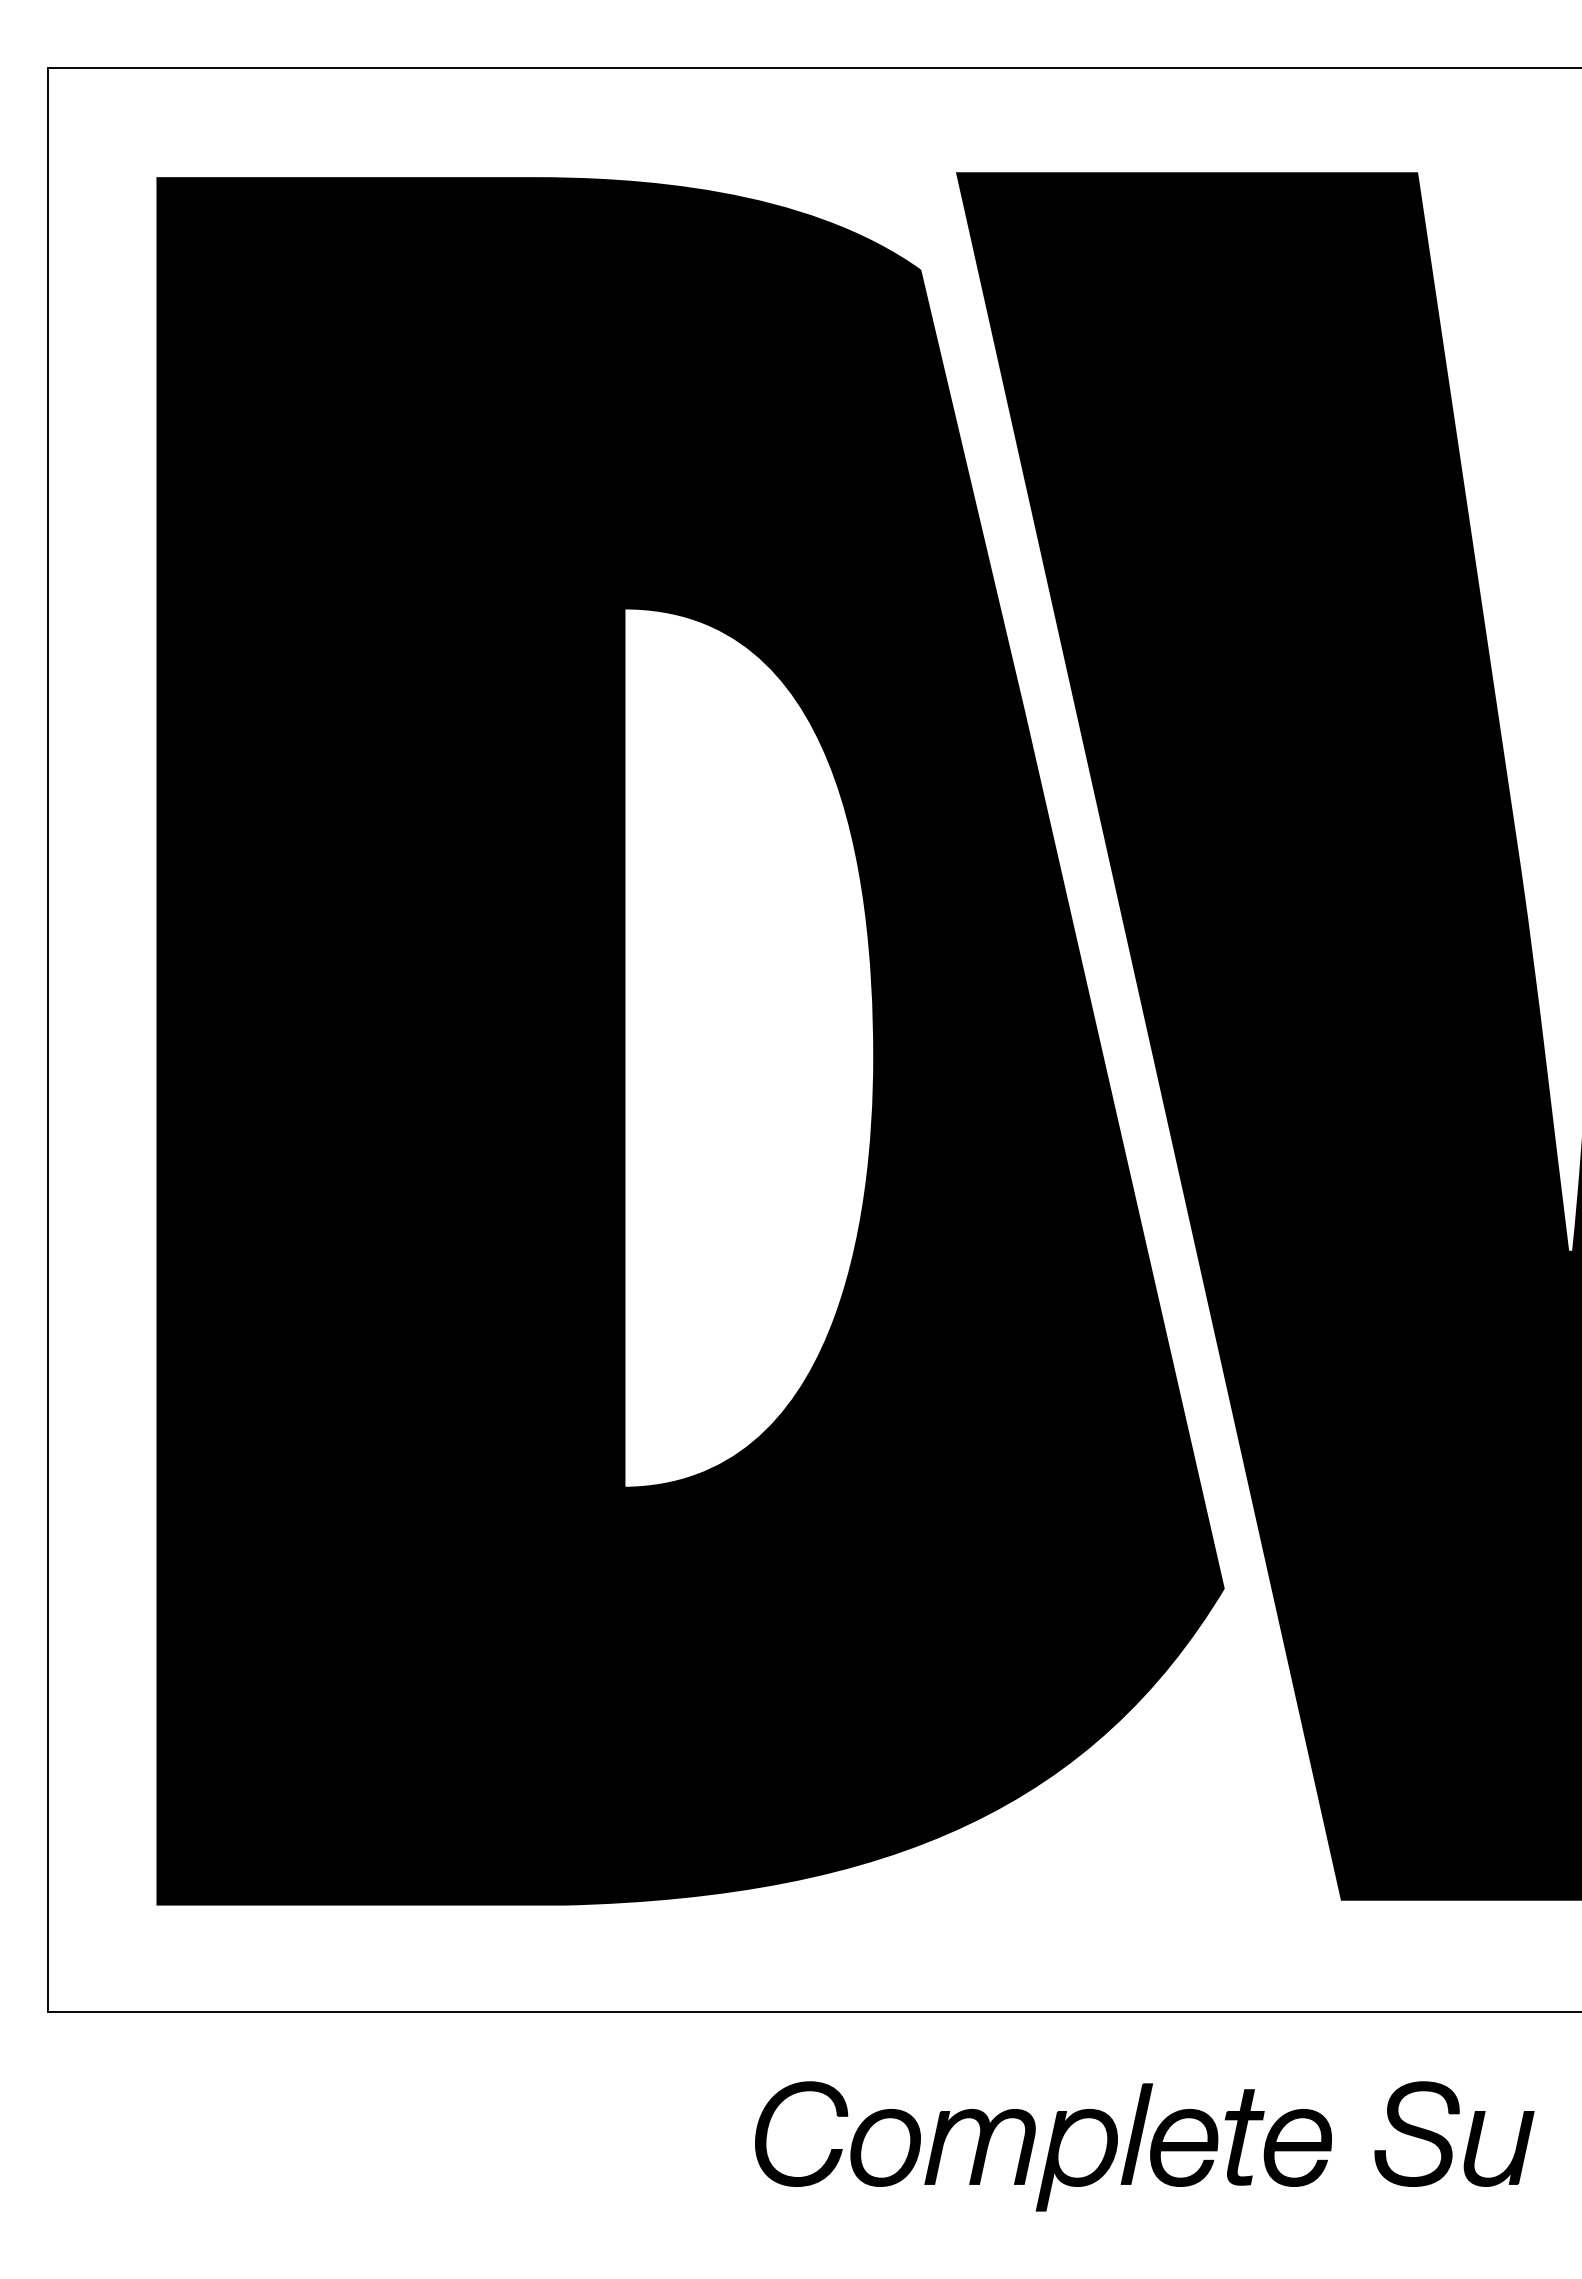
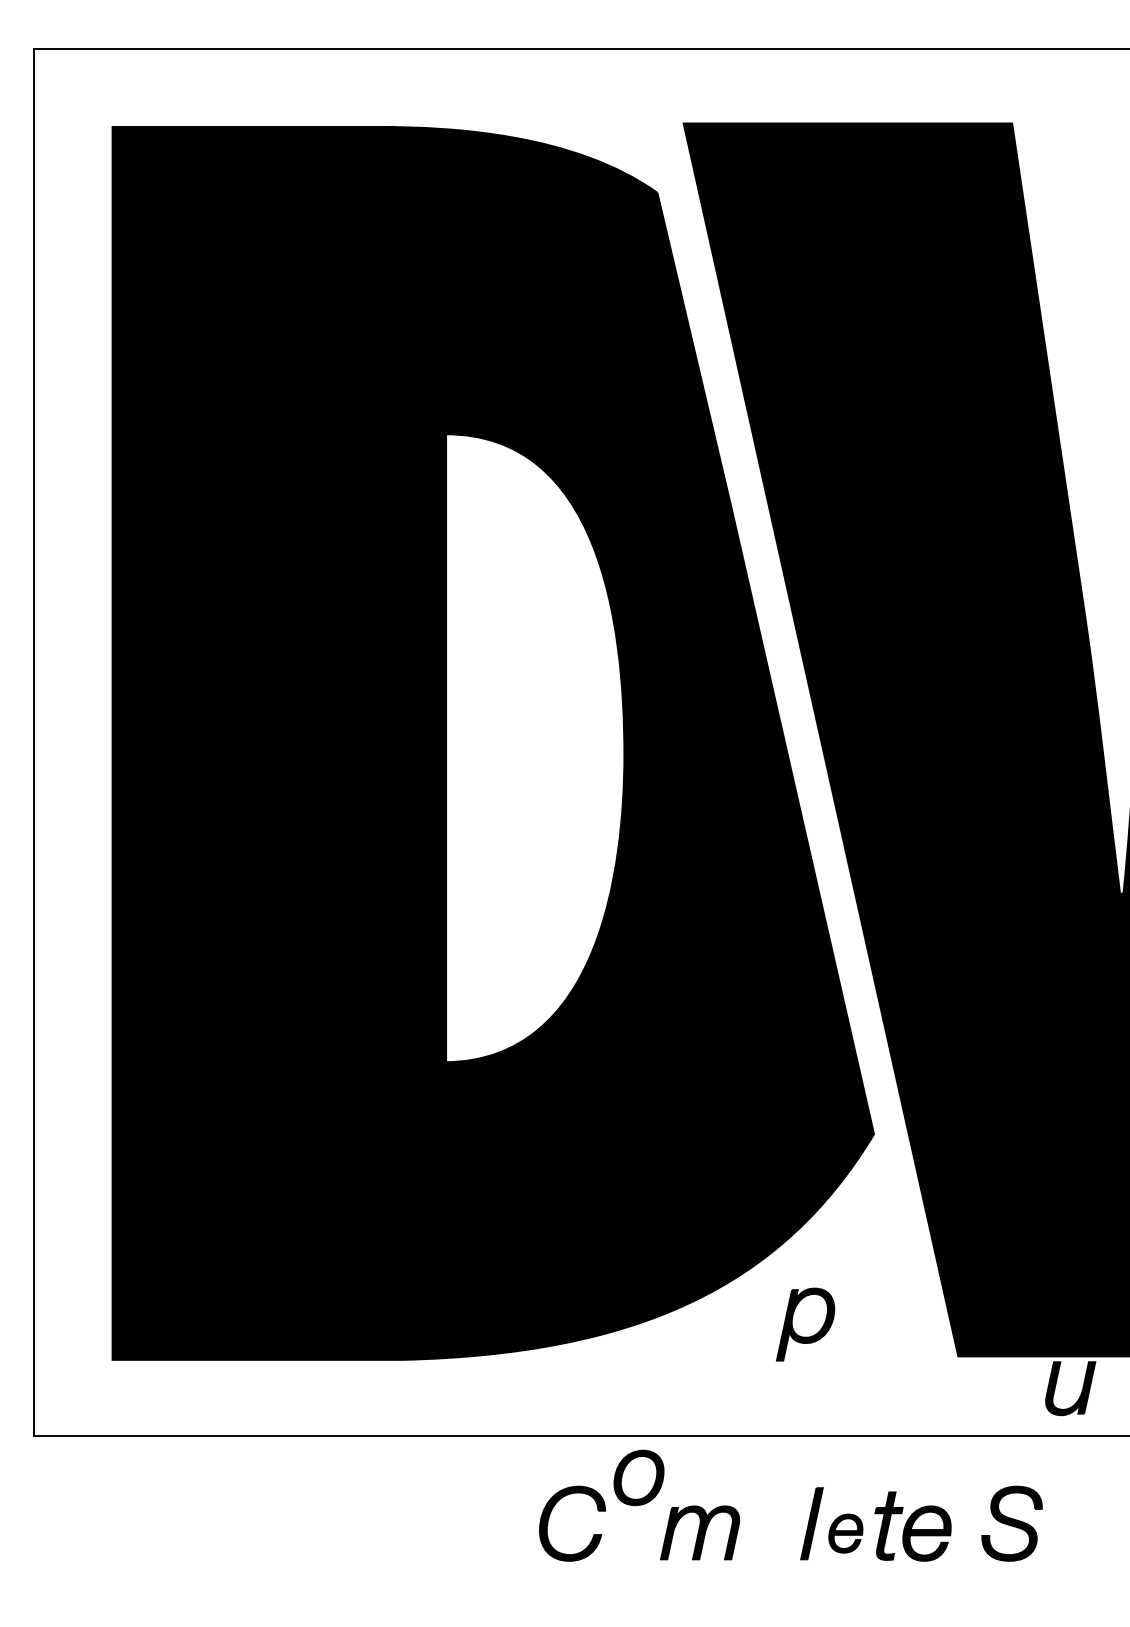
part: (885, 2147) -> (638, 1477), moved
part: (1184, 2147) -> (845, 1533), size x0.7
part: (1513, 2155) -> (1080, 1393), moved
part: (1076, 2160) -> (805, 1324), moved

